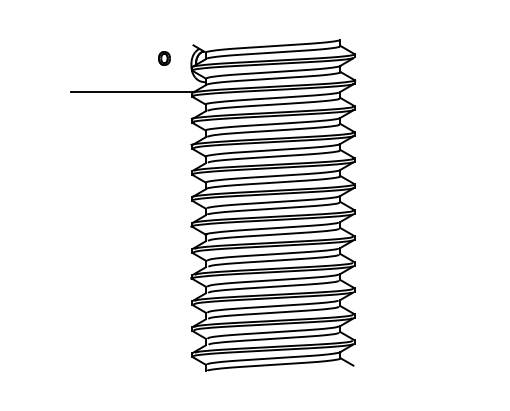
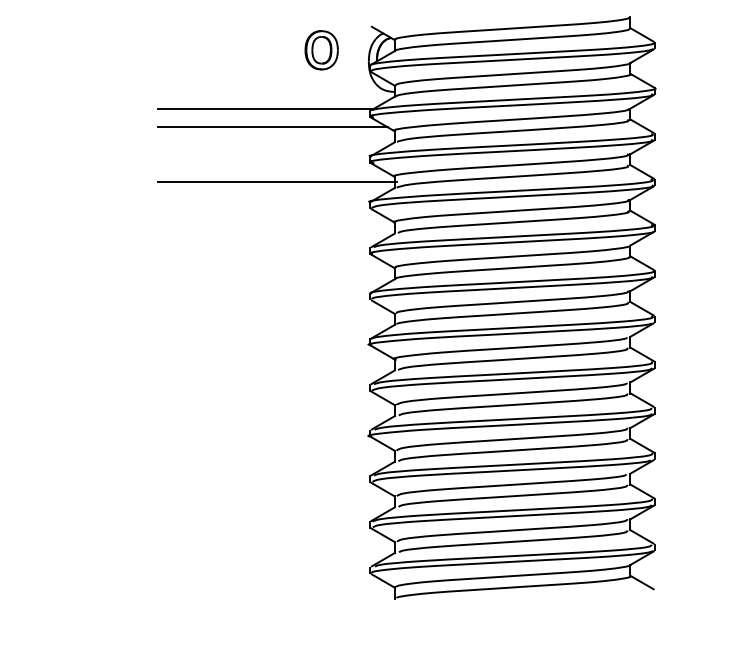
part: (164, 58) -> (321, 50), size x1.67
line: (136, 102) -> (272, 127), added
line: (139, 133) -> (277, 181), added

